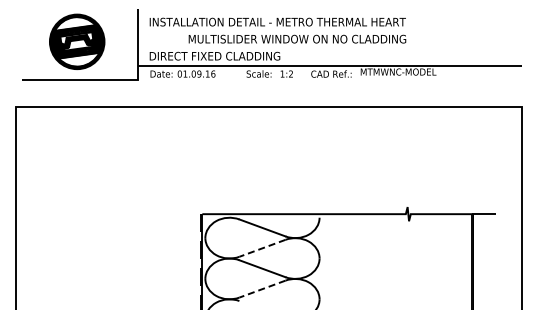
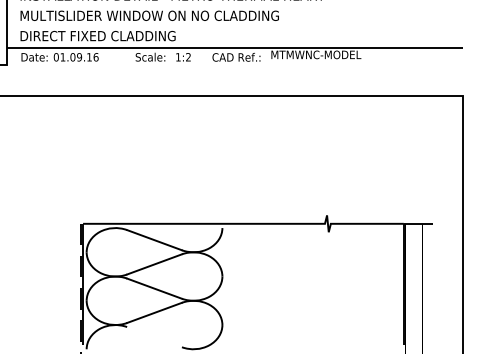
text: (297, 38) -> (149, 15), moved
line: (262, 248) -> (154, 264), dashed -> solid
line: (262, 289) -> (154, 313), dashed -> solid

